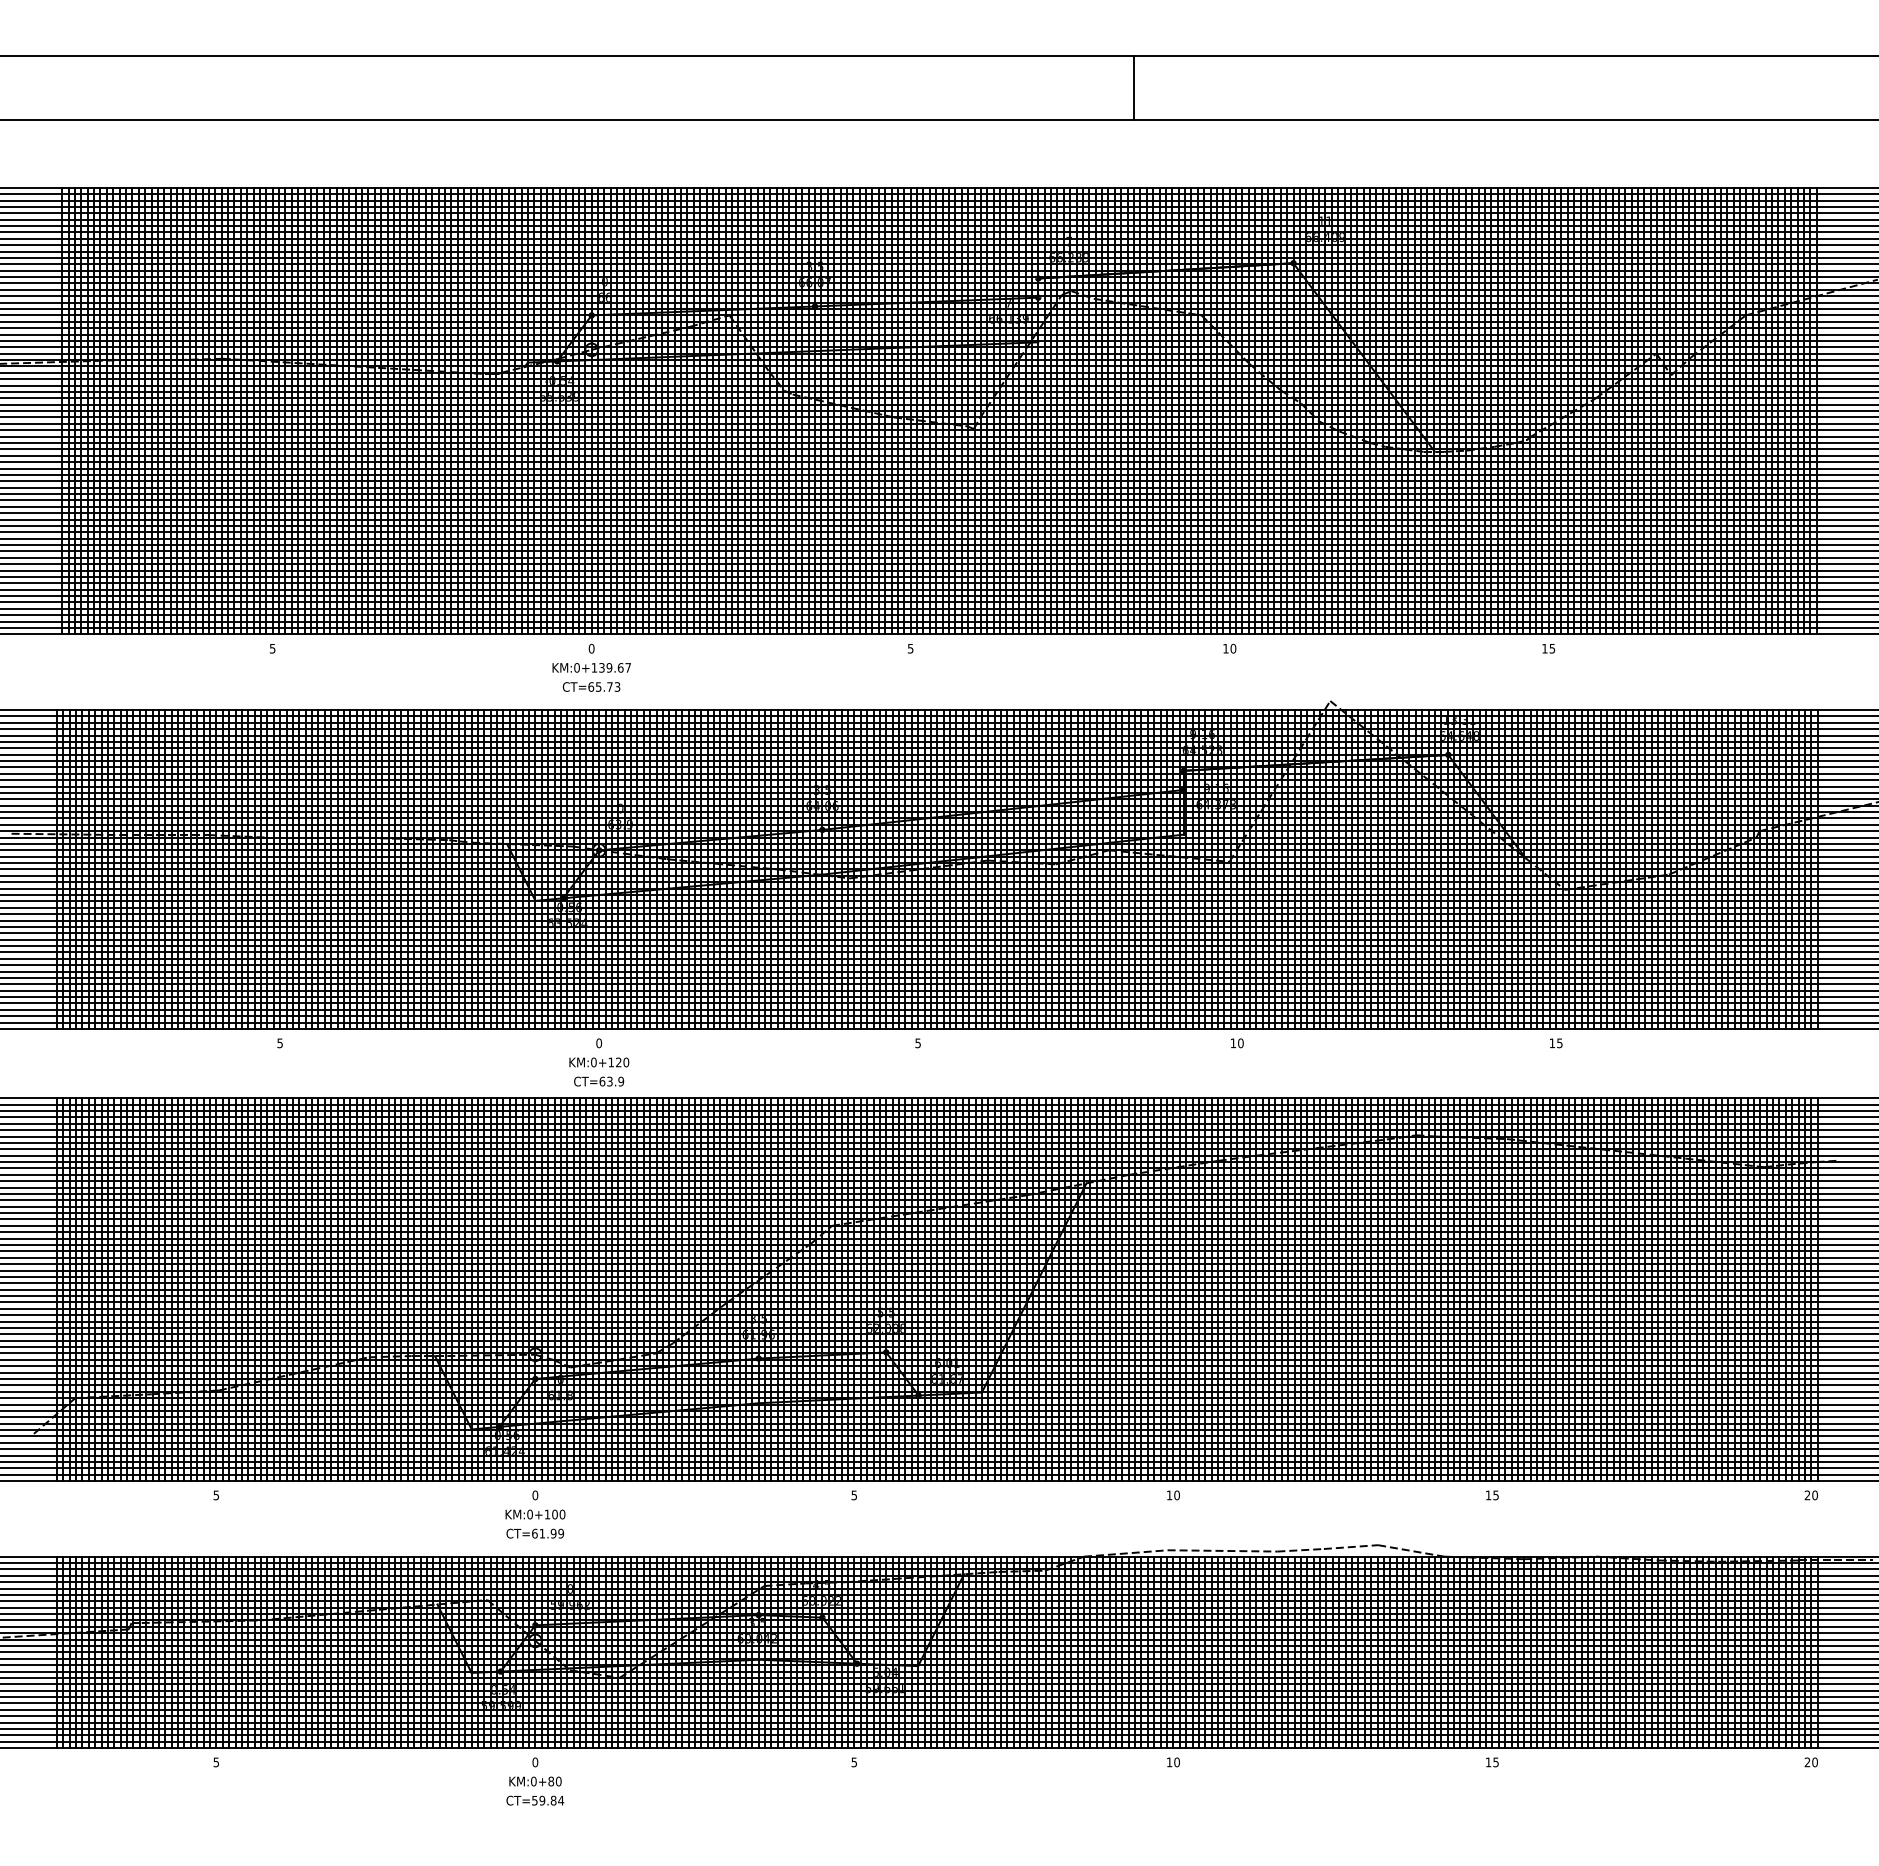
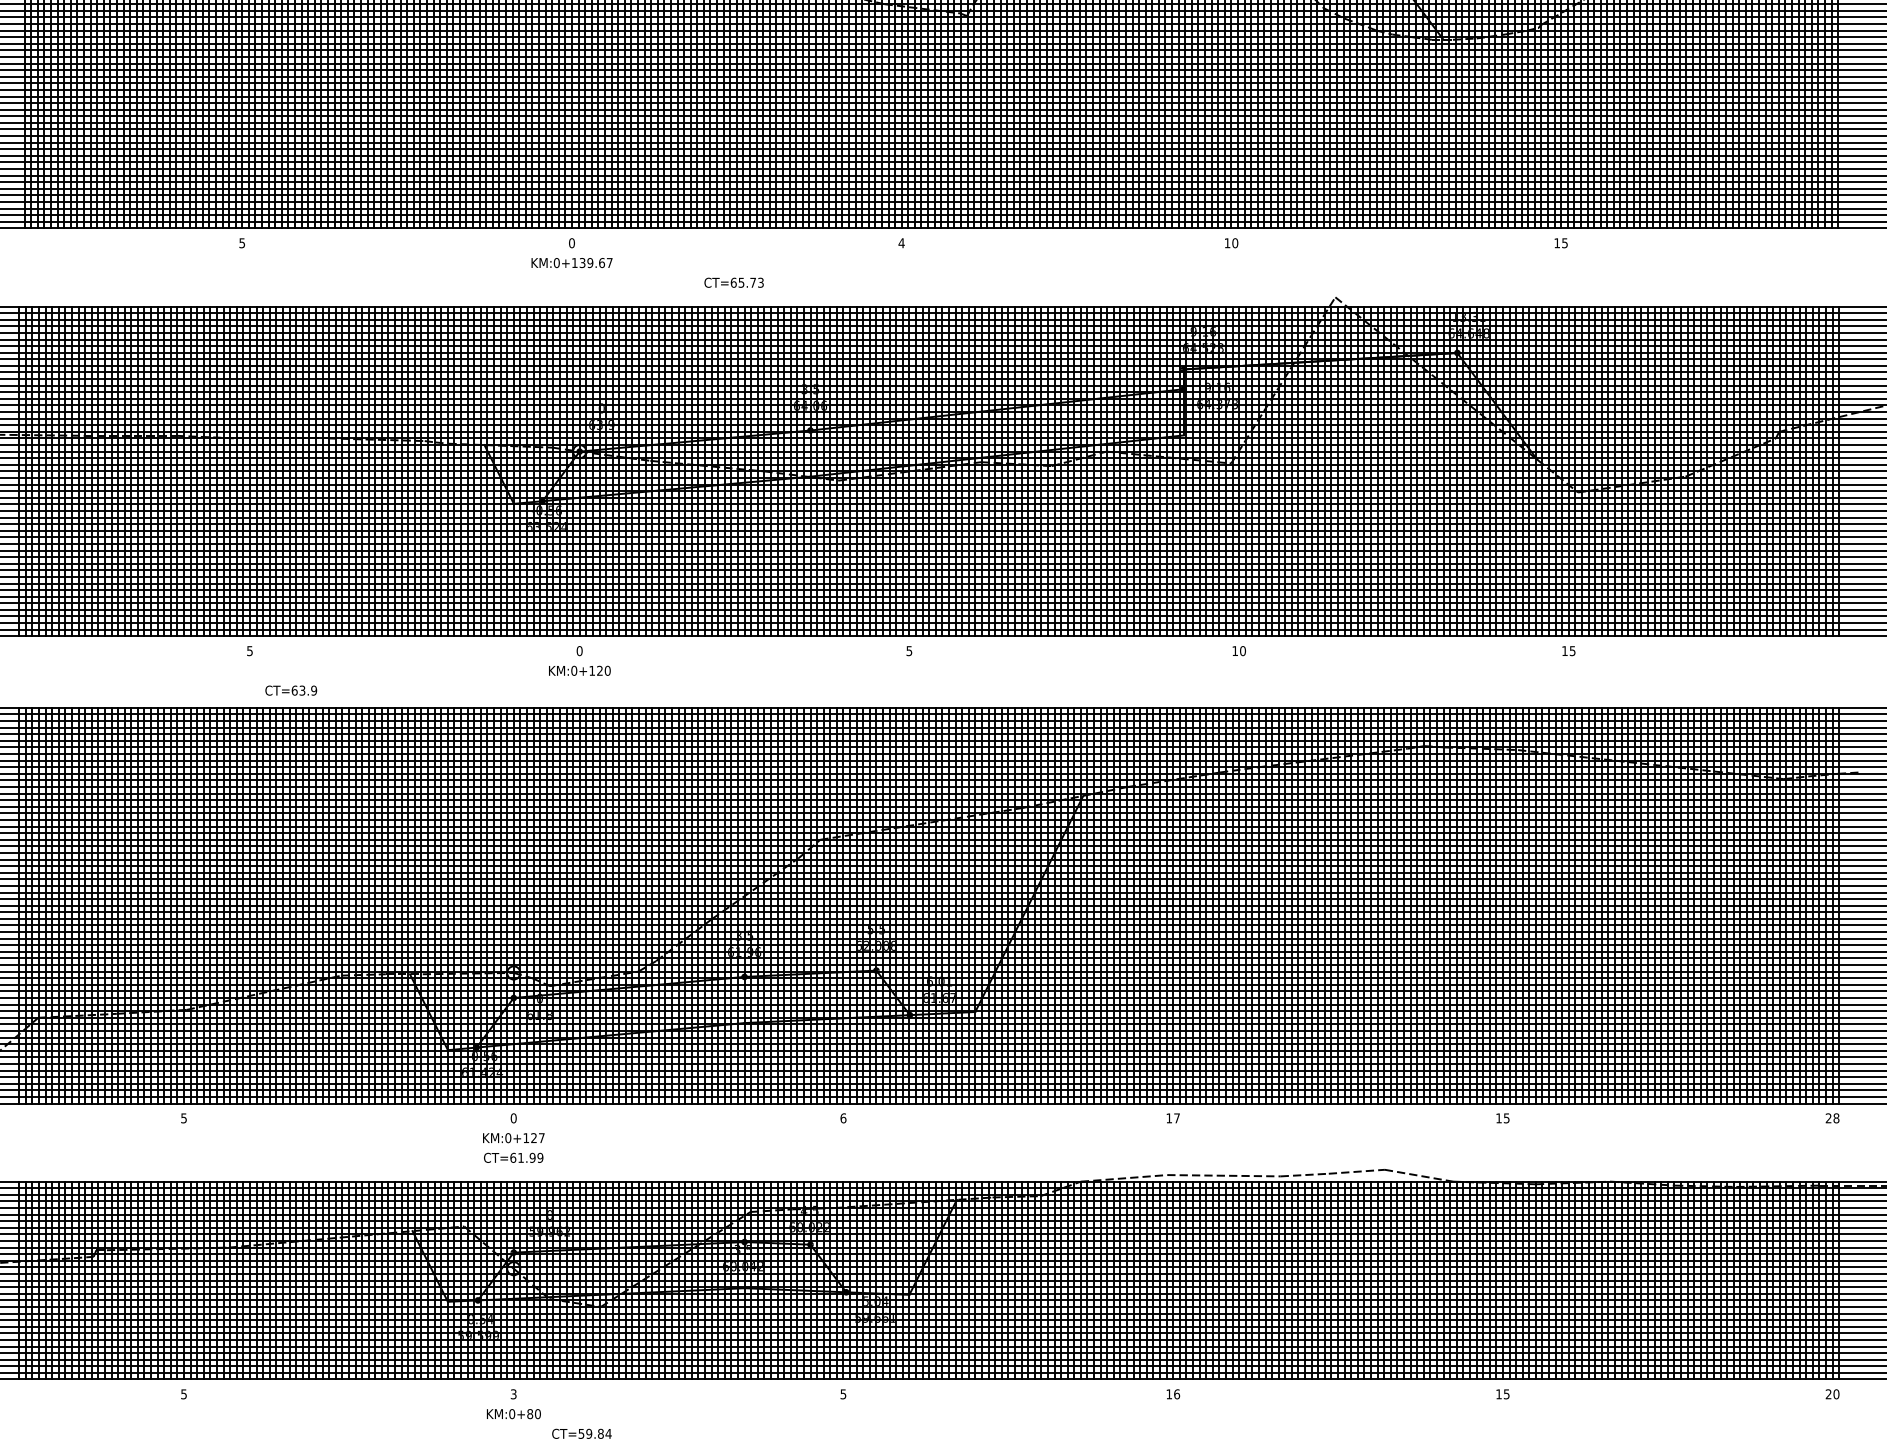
text: (910, 648) -> (901, 242), 5 -> 4
text: (591, 686) -> (734, 282), moved
text: (599, 1081) -> (291, 690), moved
text: (1814, 1494) -> (1835, 1117), 20 -> 28
text: (854, 1495) -> (843, 1118), 5 -> 6
text: (1176, 1495) -> (1176, 1118), 10 -> 17
text: (558, 1514) -> (537, 1138), KM:0+100 -> KM:0+127
text: (1176, 1761) -> (1176, 1393), 10 -> 16
text: (535, 1762) -> (513, 1394), 0 -> 3
text: (535, 1800) -> (582, 1433), moved

